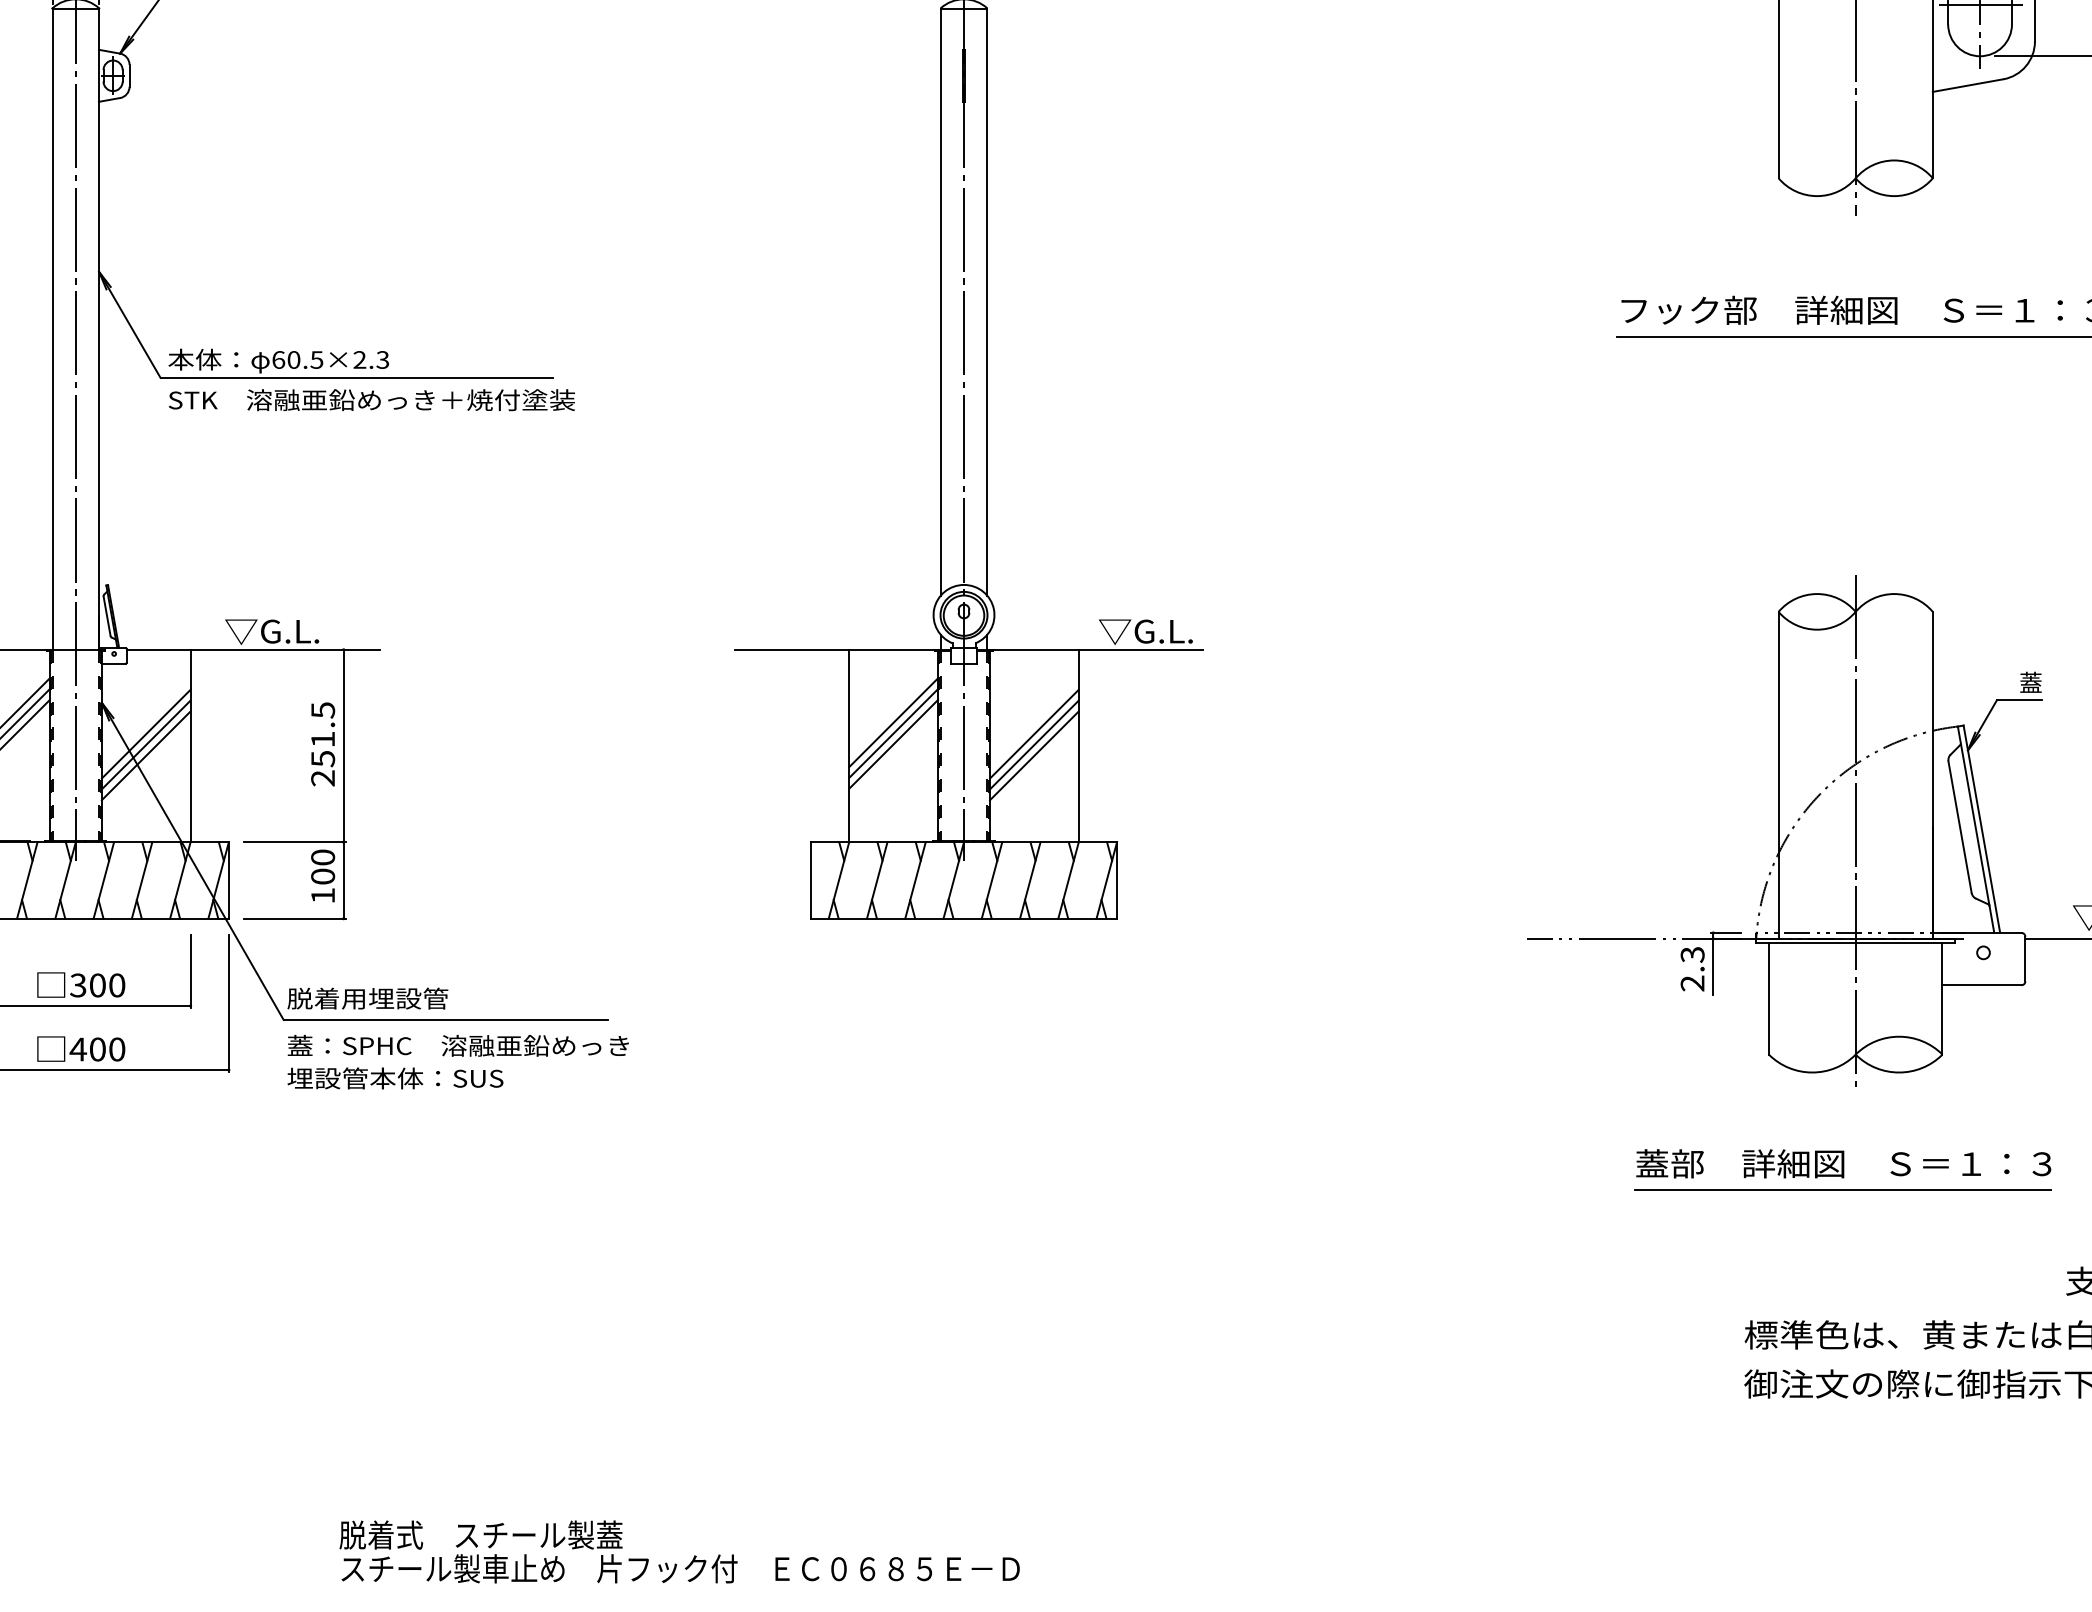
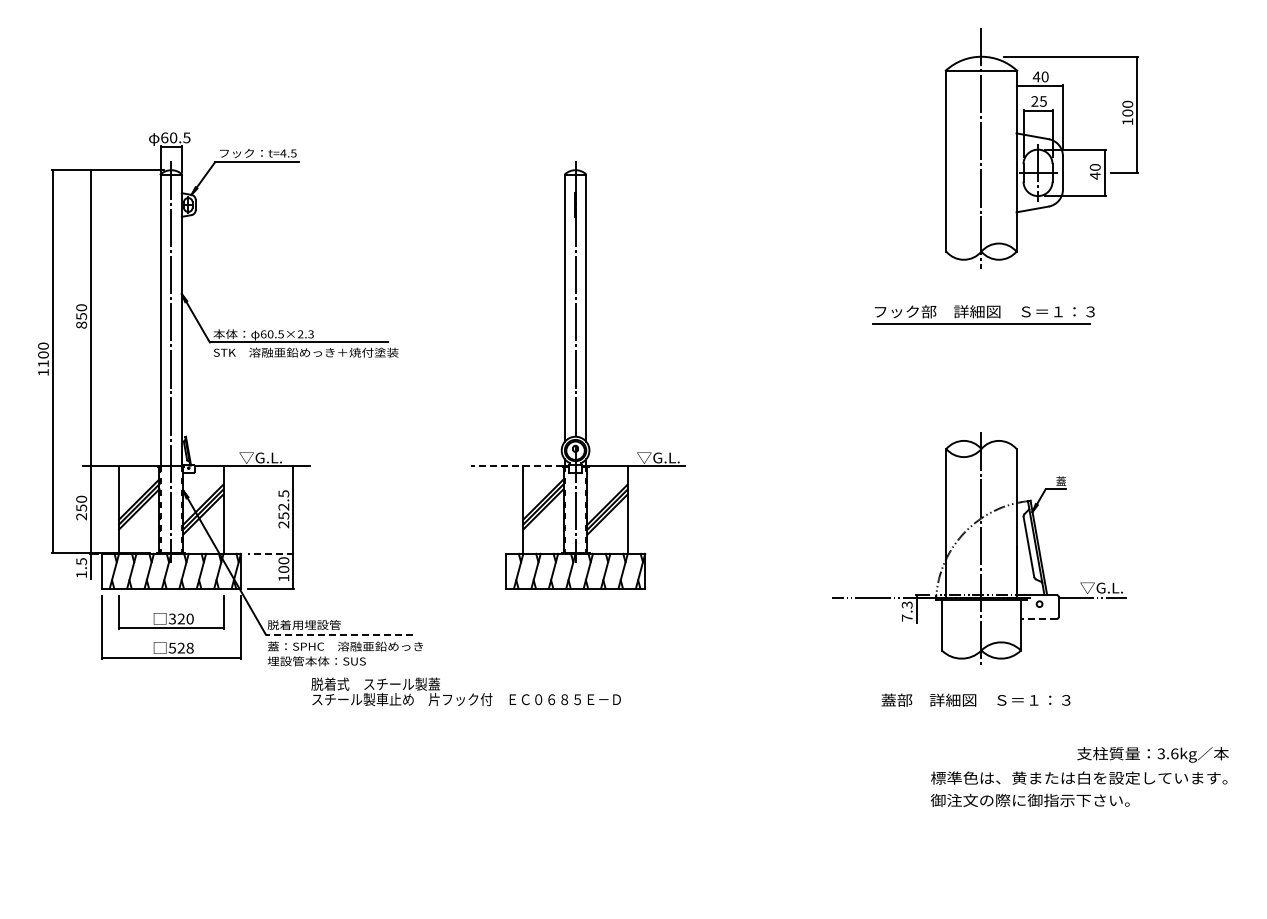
line: (834, 650) -> (516, 466), solid -> dashed
text: (322, 738) -> (283, 506), 251.5 -> 252.5
line: (293, 841) -> (270, 553), solid -> dashed
text: (1691, 982) -> (906, 617), 2.3 -> 7.3
text: (95, 984) -> (180, 618), 300 -> 320
line: (1981, 984) -> (1038, 618), solid -> dashed
line: (445, 1019) -> (339, 634), solid -> dashed
text: (95, 1047) -> (180, 647), 400 -> 528
line: (1842, 1190) -> (975, 712), removed
text: (678, 1551) -> (465, 691), moved

